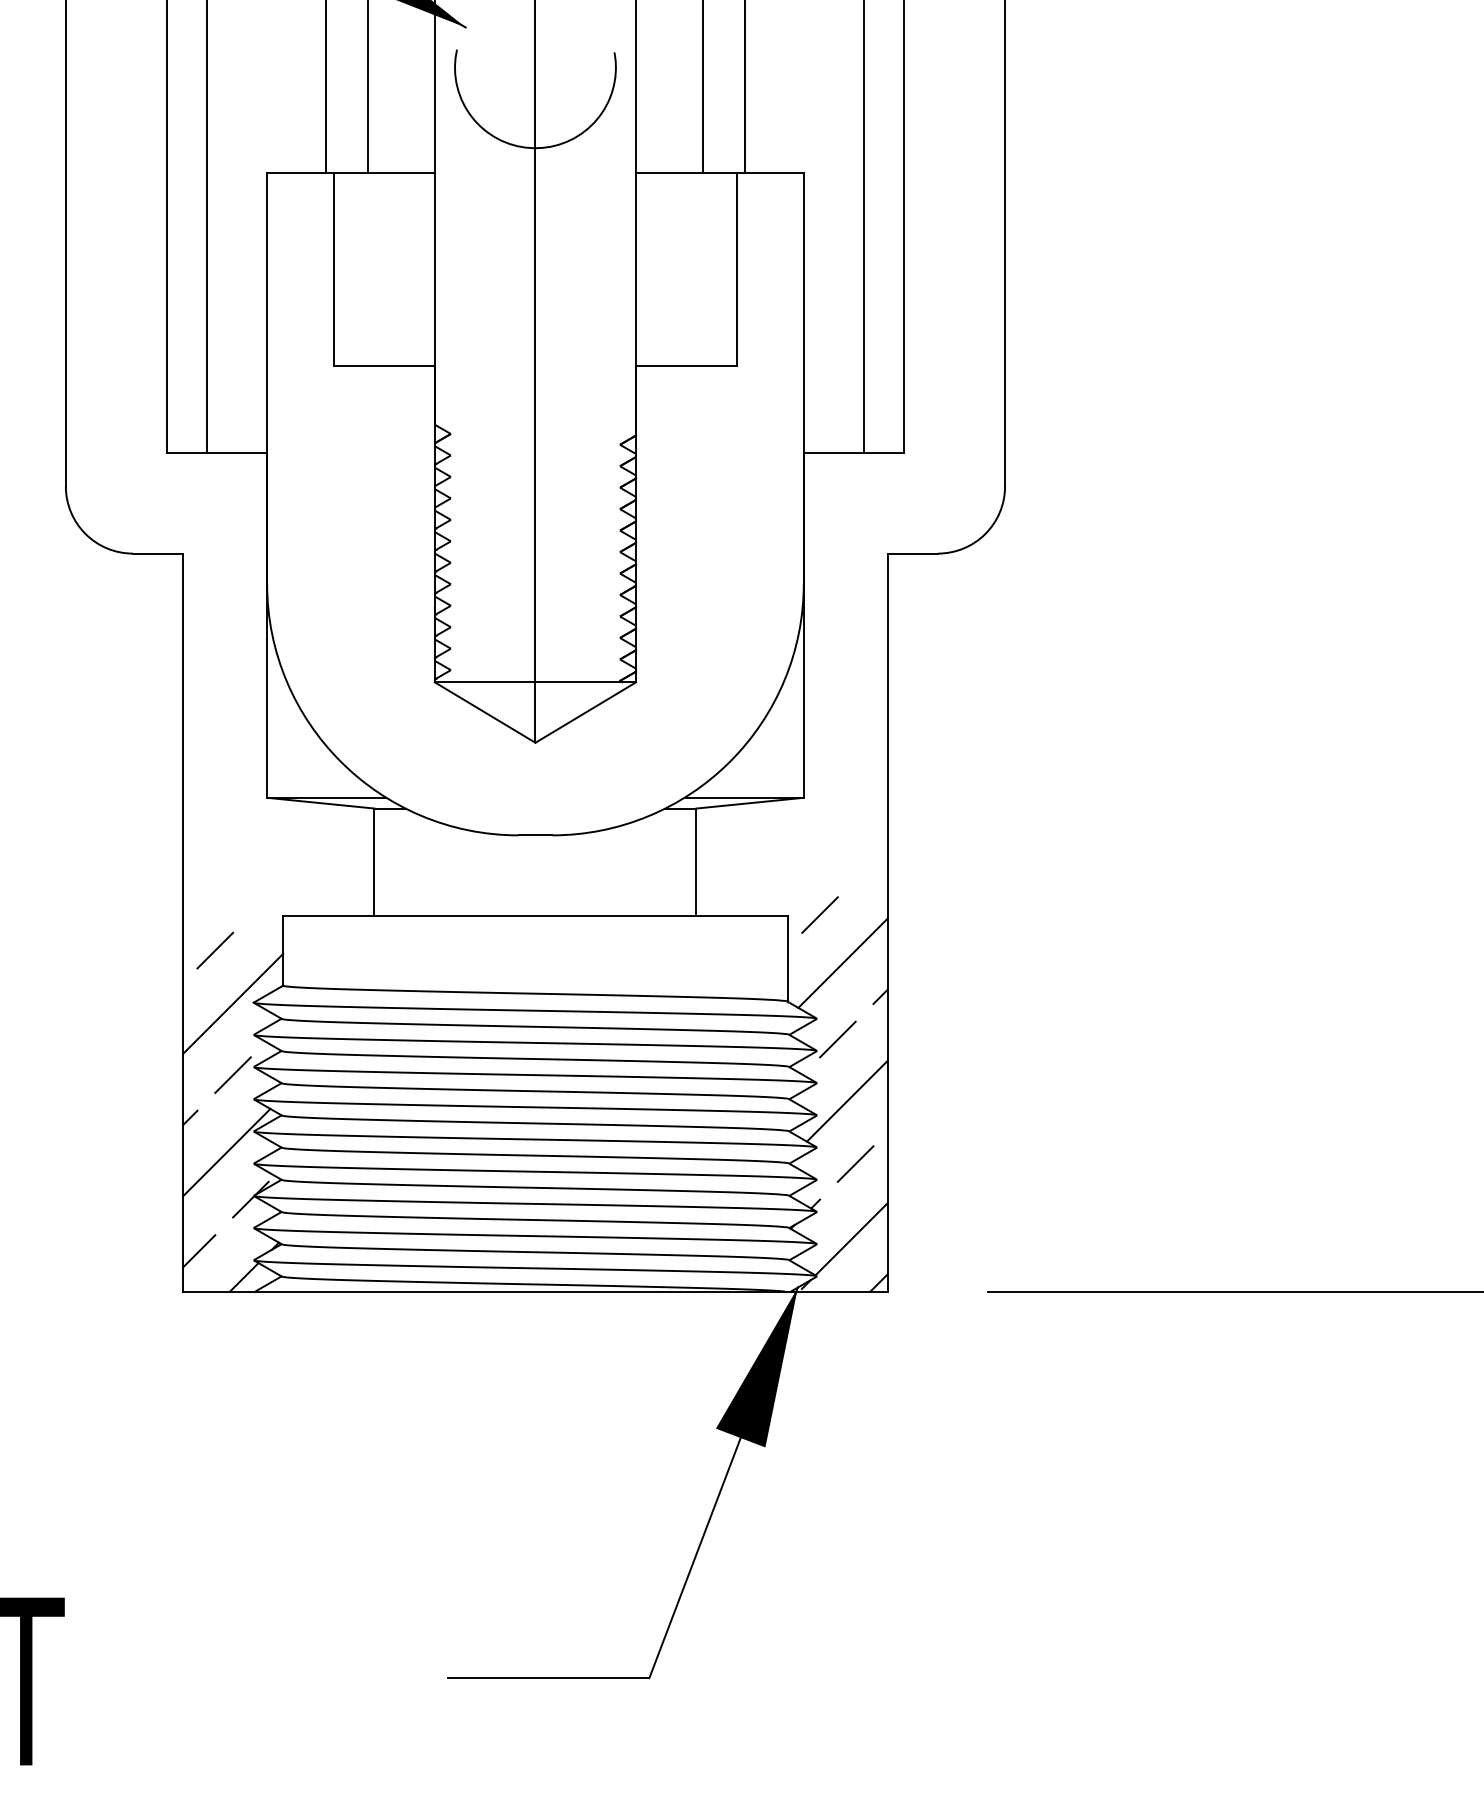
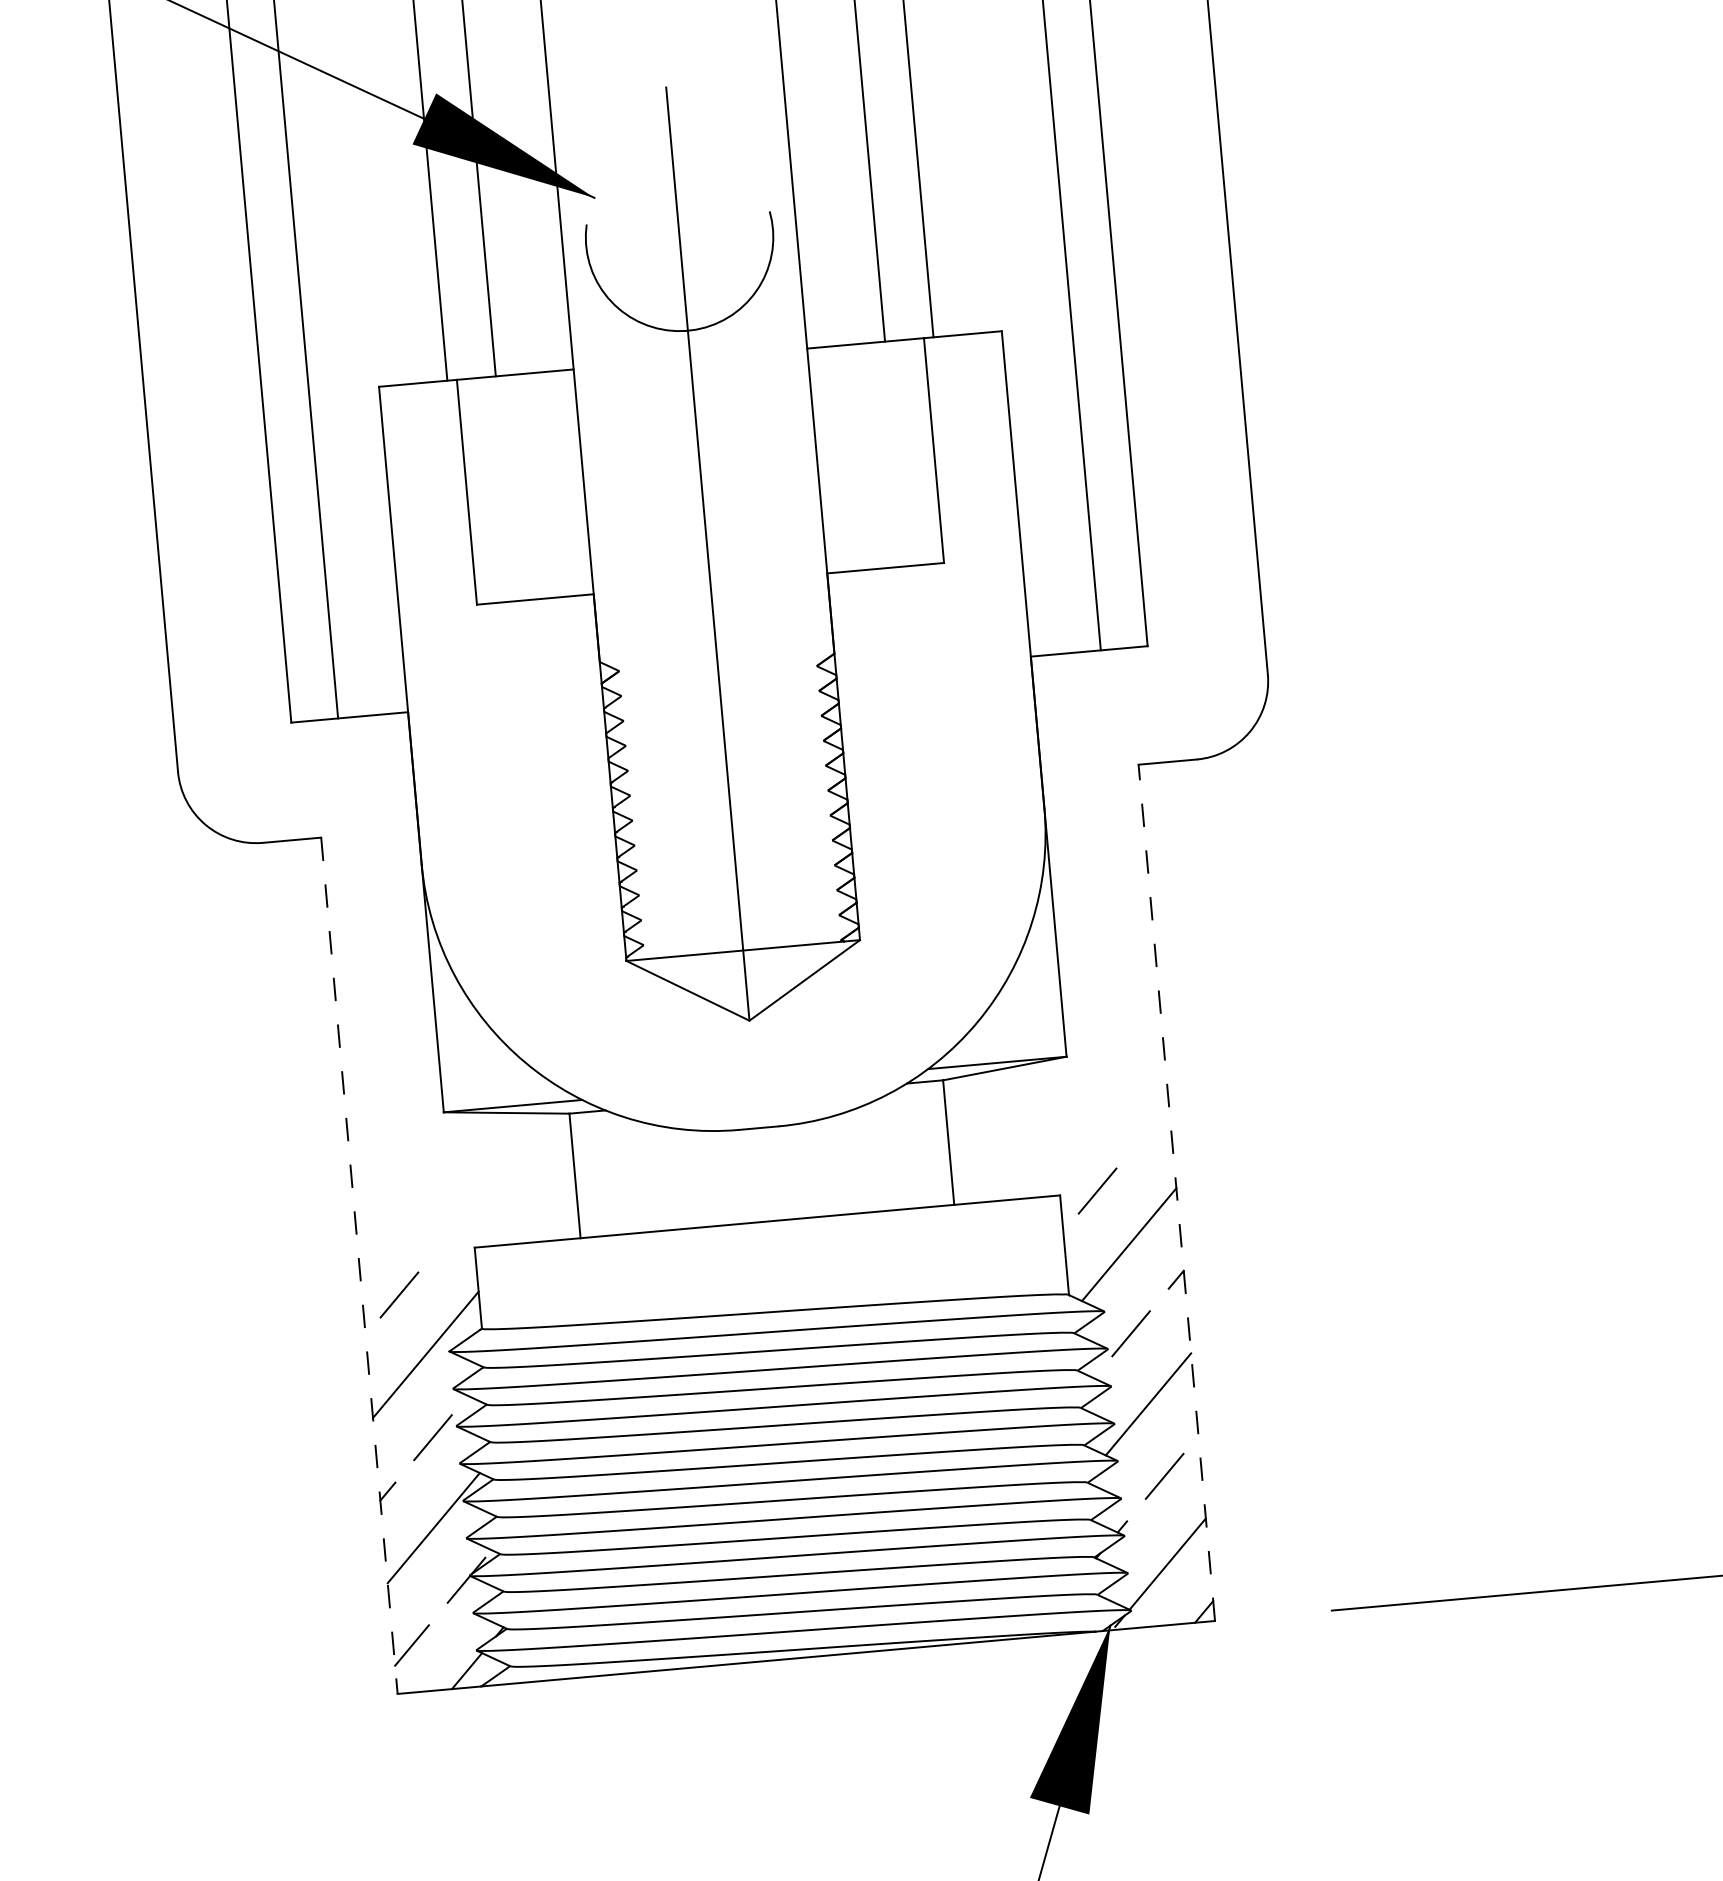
line: (183, 922) -> (359, 1265), solid -> dashed
line: (887, 922) -> (1176, 1192), solid -> dashed

